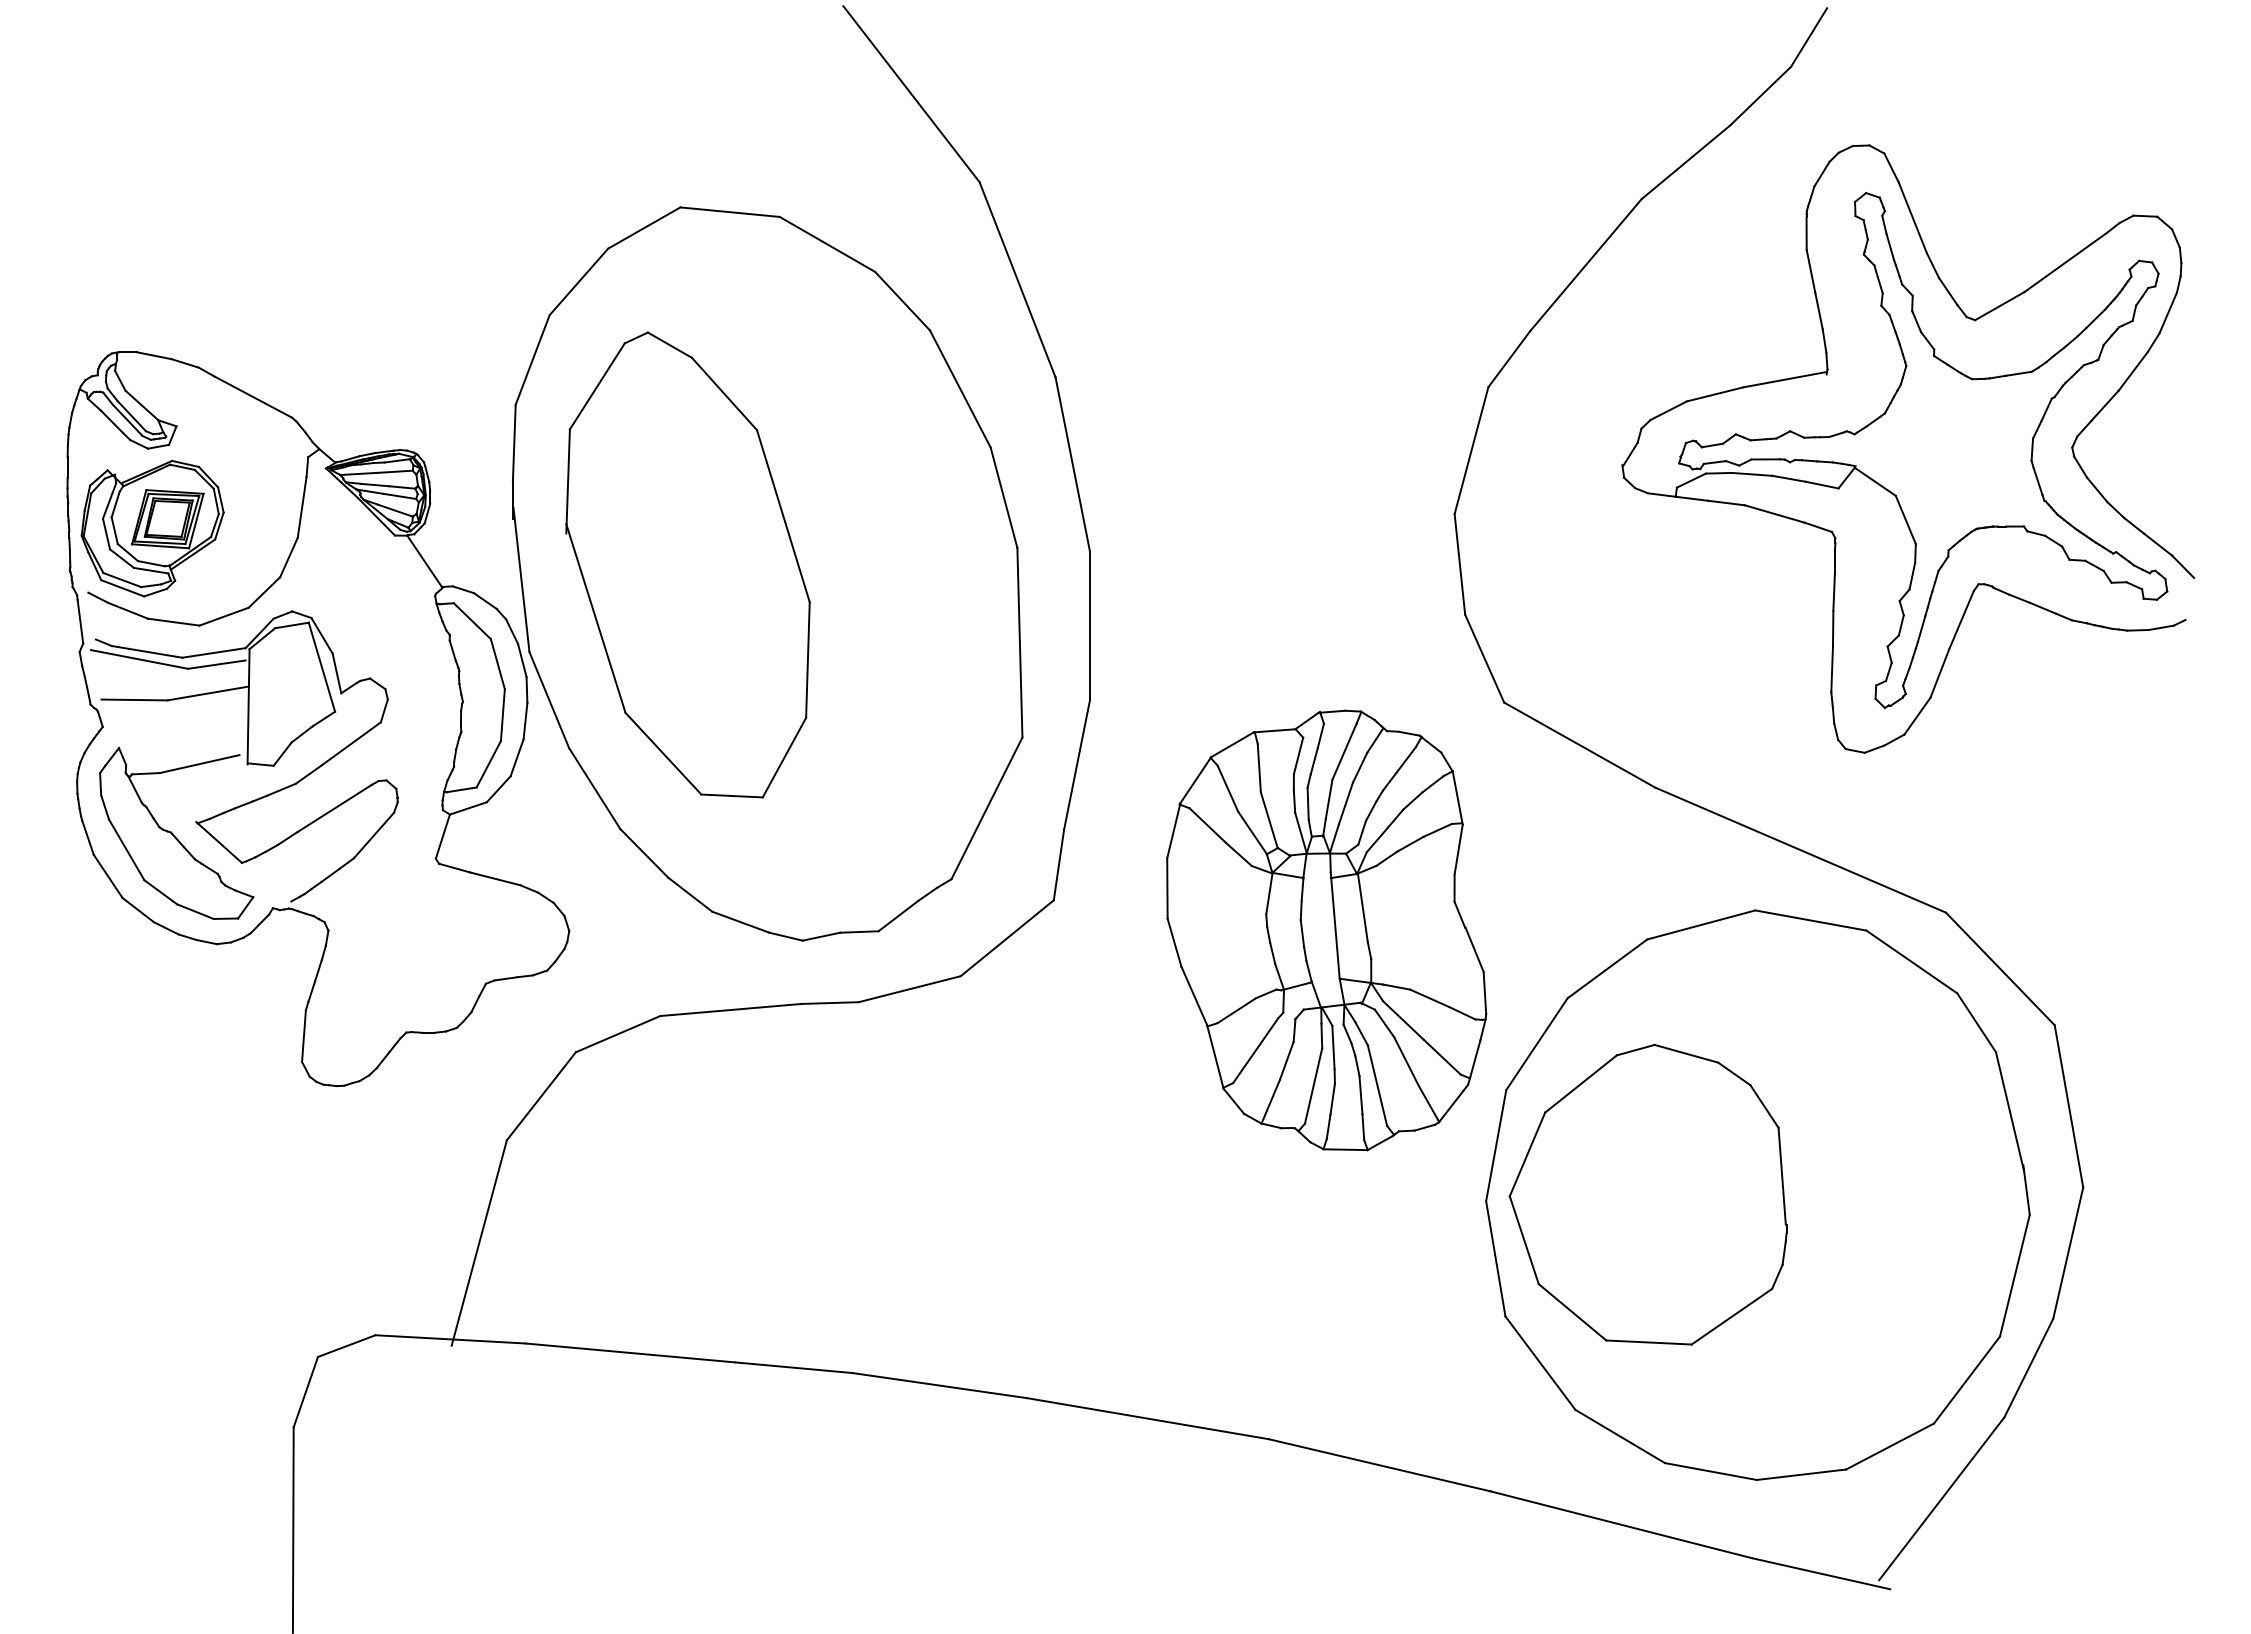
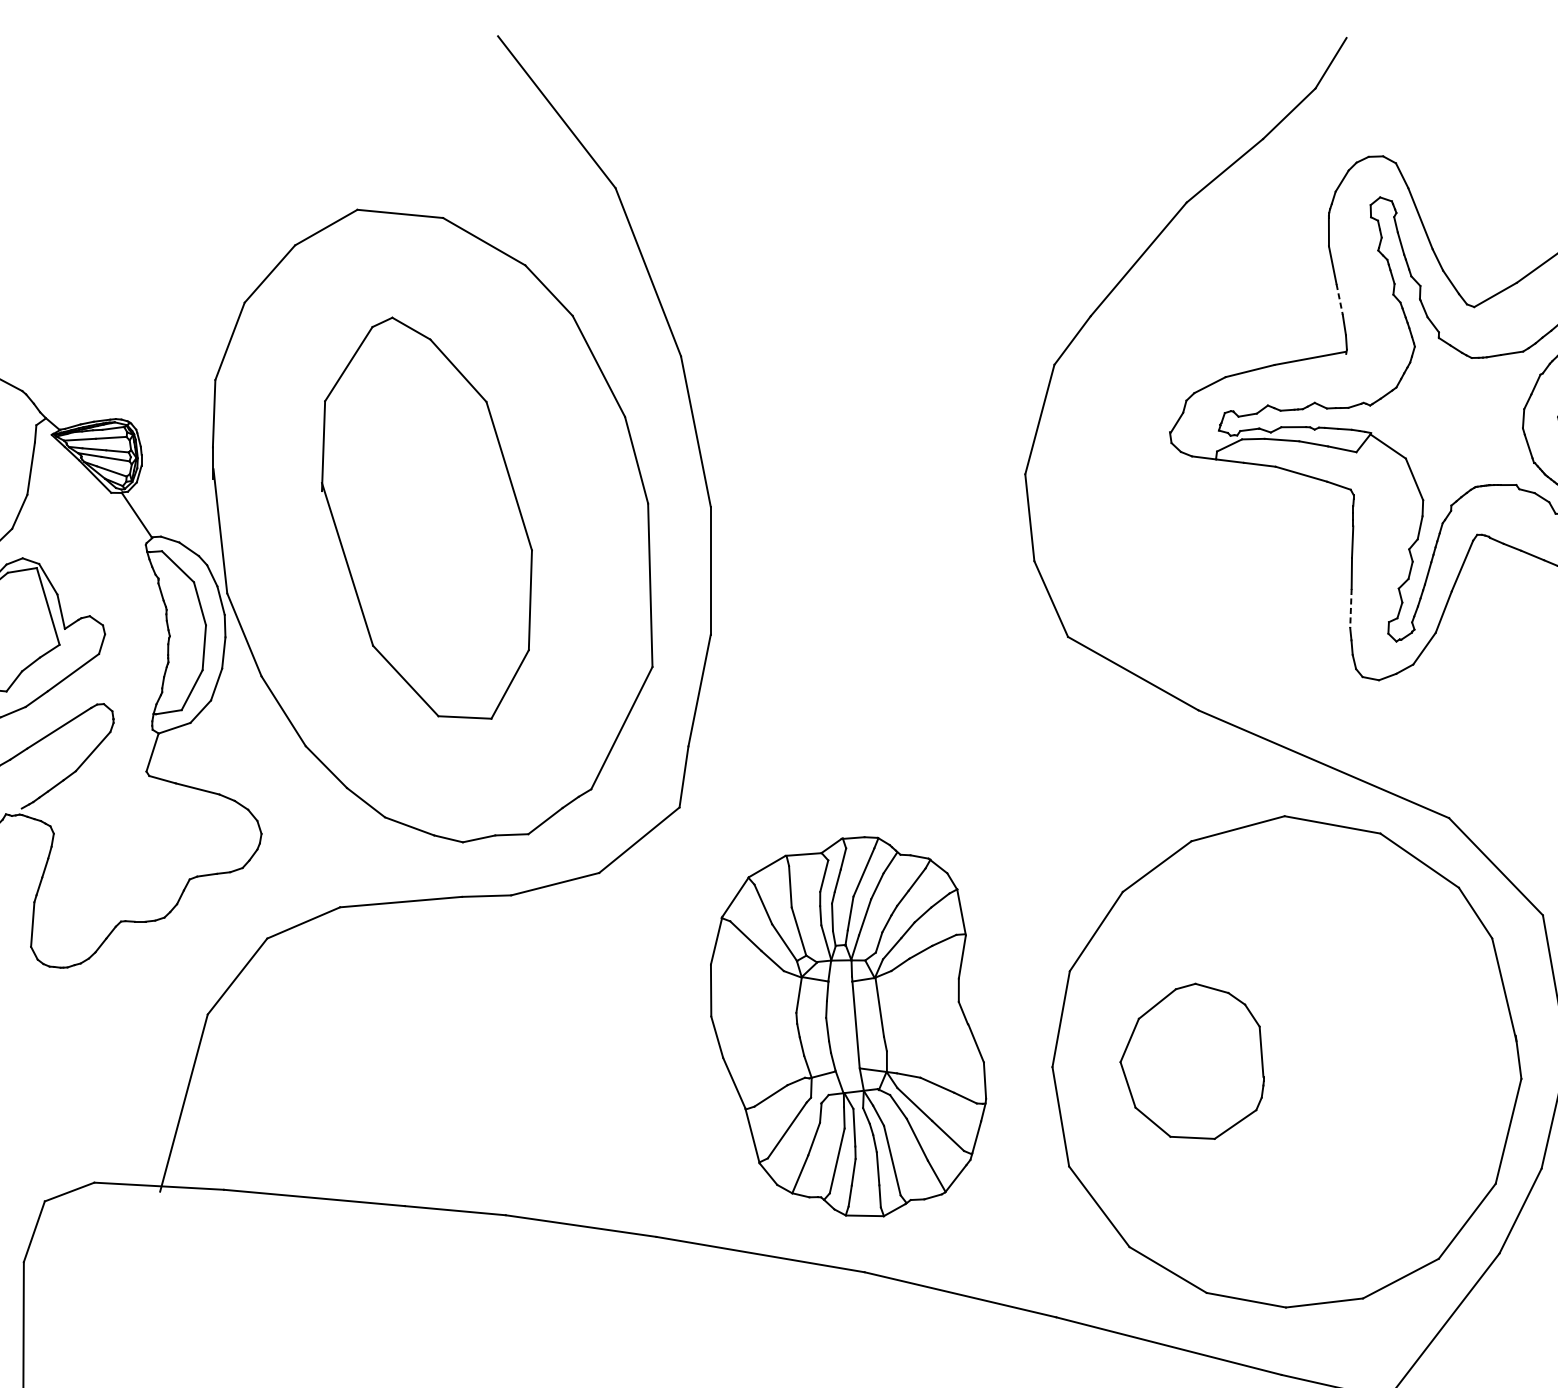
line: (1819, 311) -> (1340, 299), solid -> dashed
part: (687, 564) -> (426, 517), moved
line: (1832, 669) -> (1351, 608), solid -> dashed
part: (1326, 930) -> (848, 1026), moved
part: (1647, 1194) -> (1191, 1061), size x0.6

